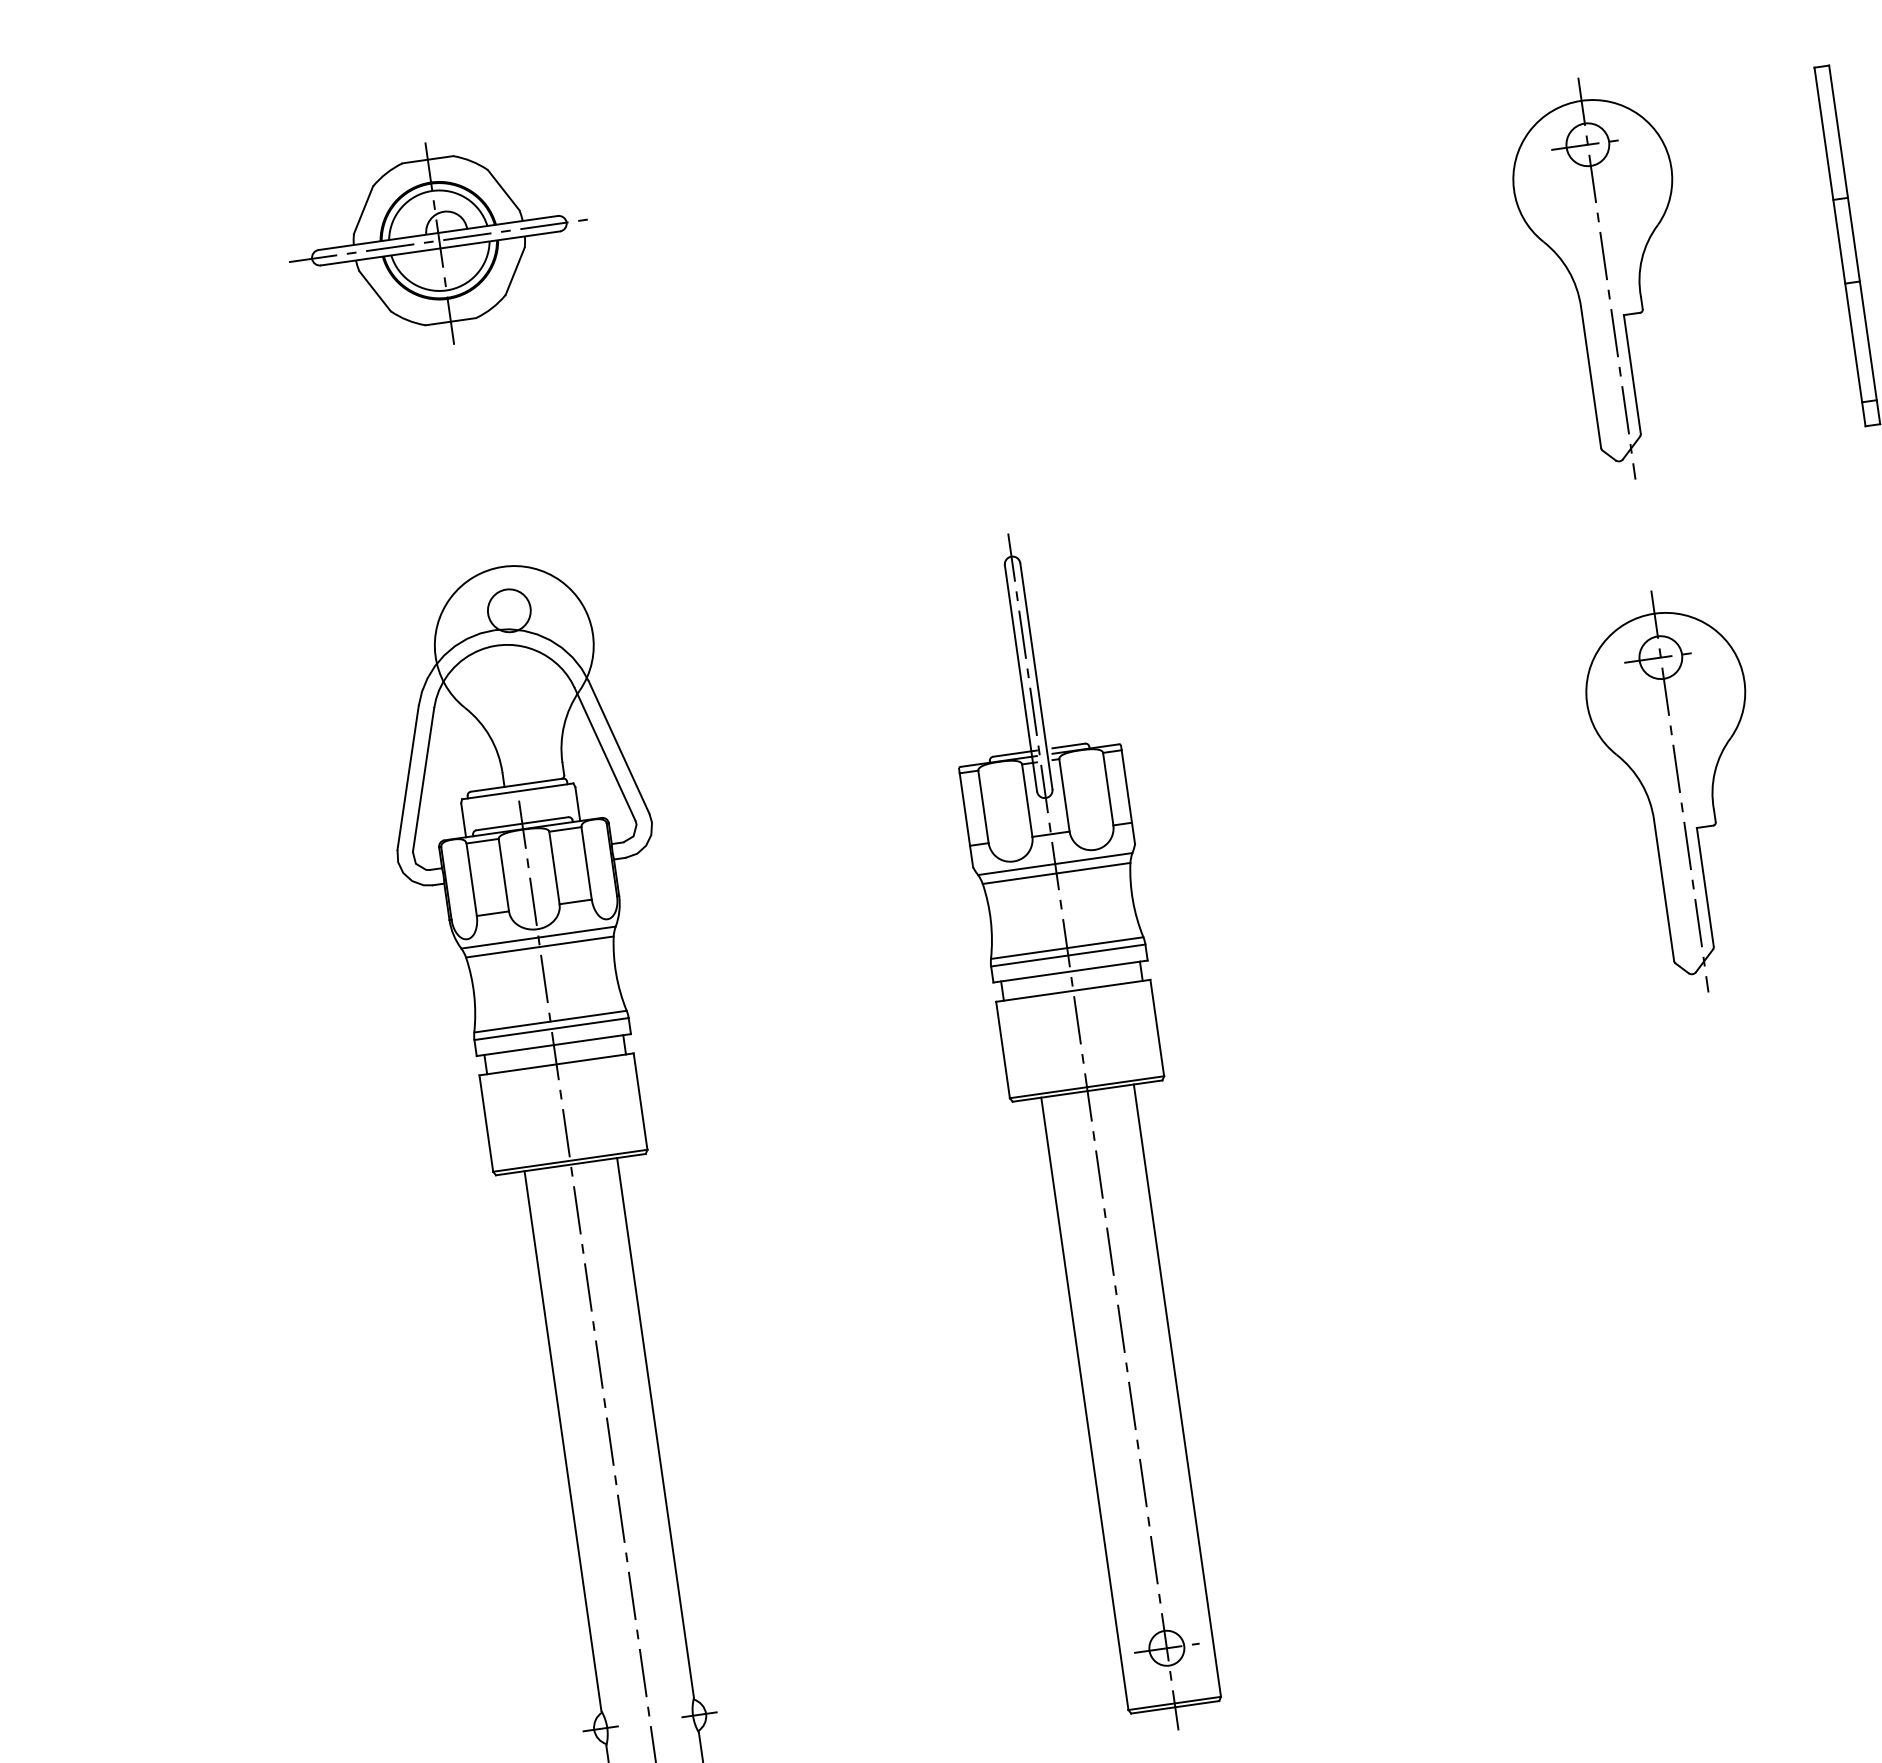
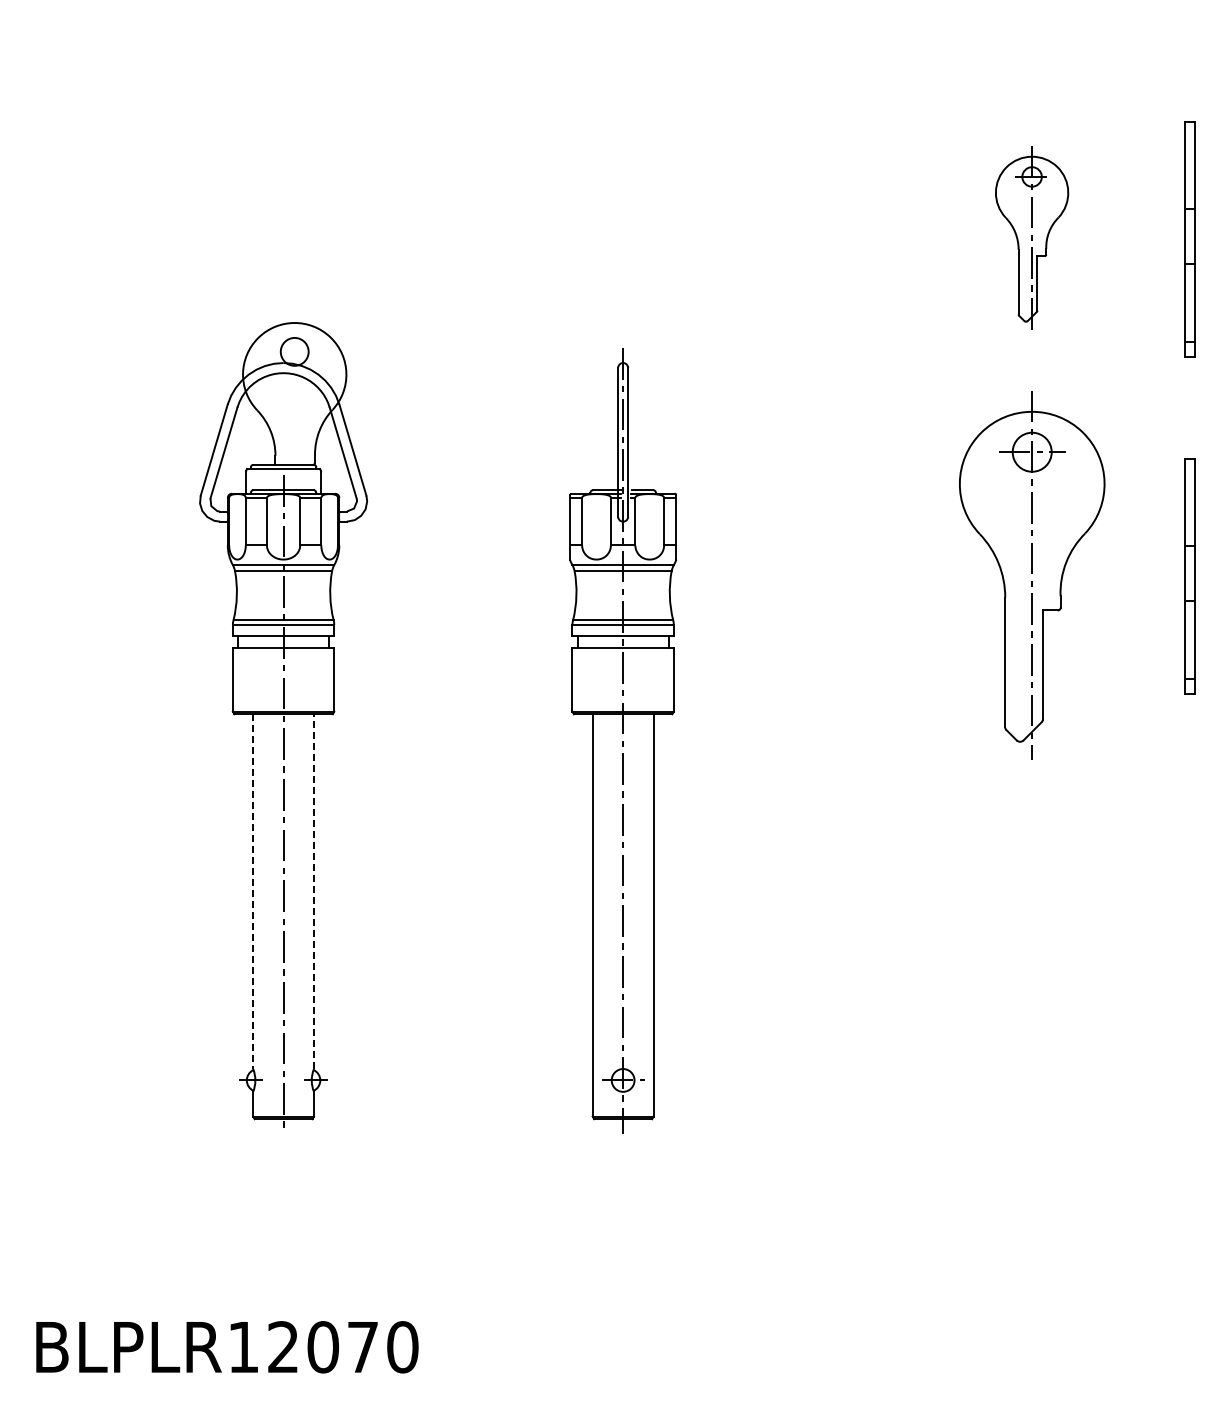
part: (438, 243) -> (282, 108), removed
part: (1605, 278) -> (1031, 238), size x0.7
part: (1678, 791) -> (1031, 575), size x1.4
line: (654, 1427) -> (313, 891), solid -> dashed
line: (563, 1442) -> (253, 892), solid -> dashed

